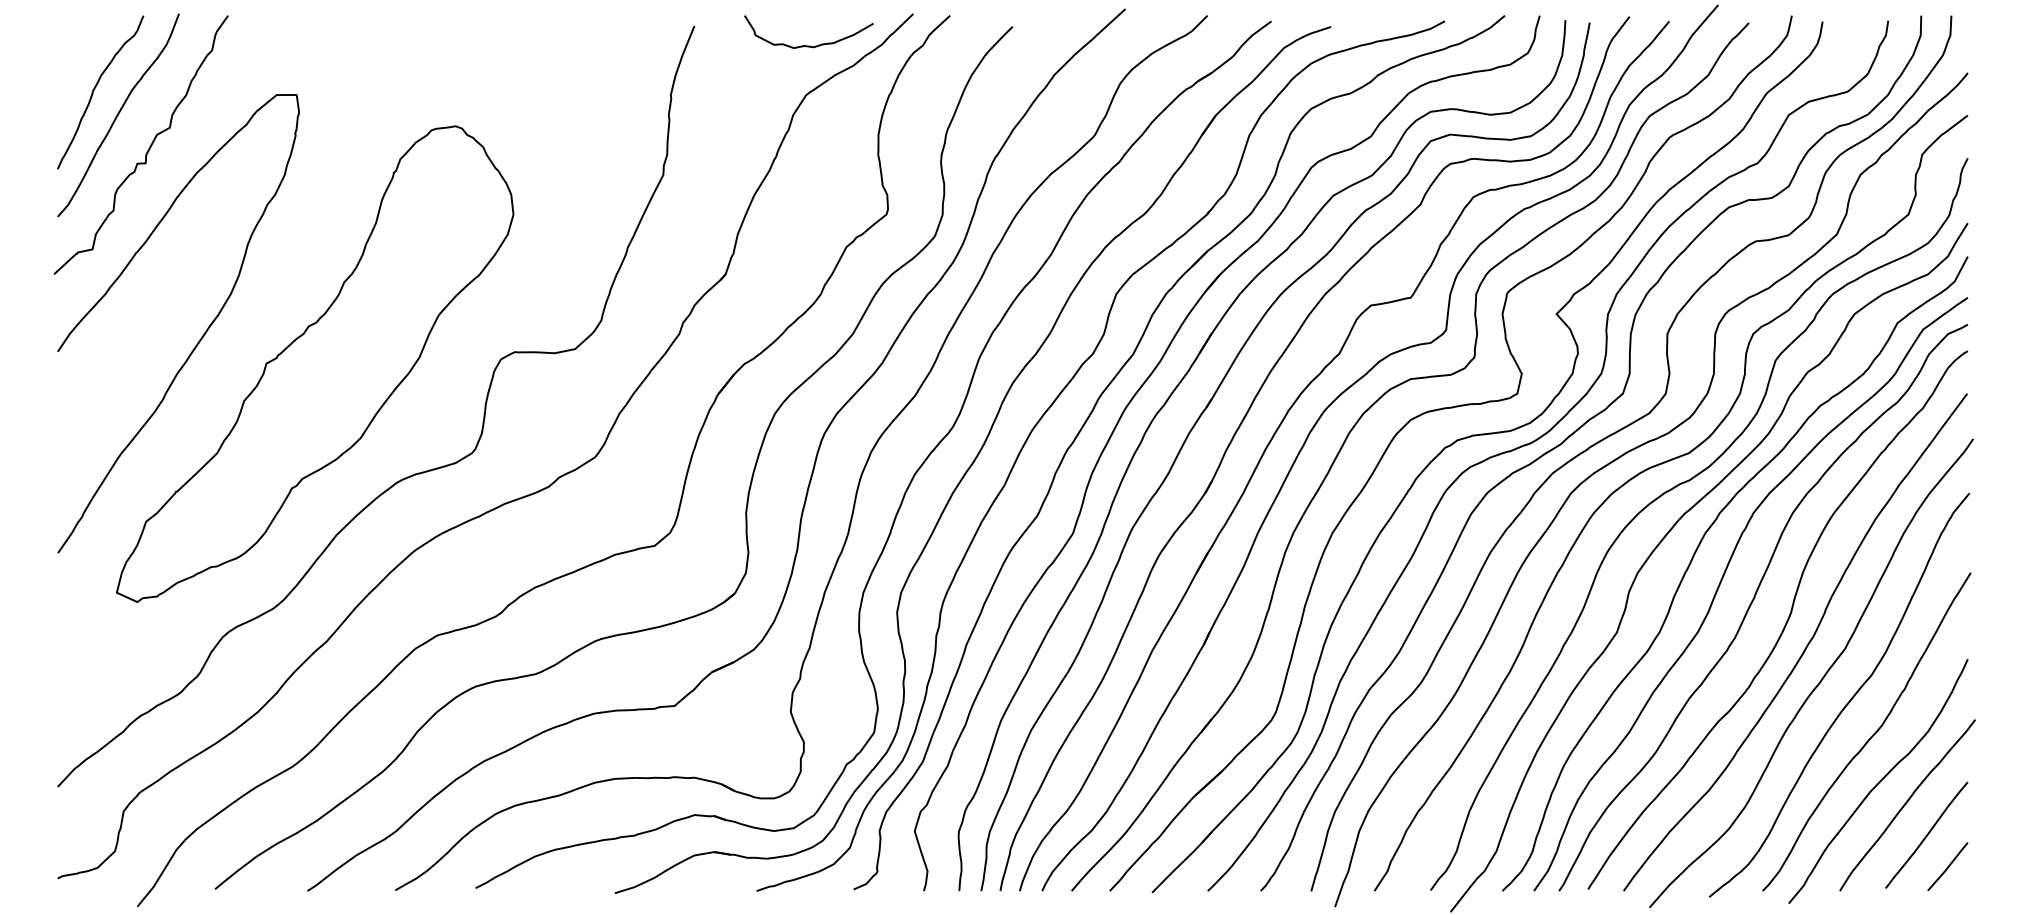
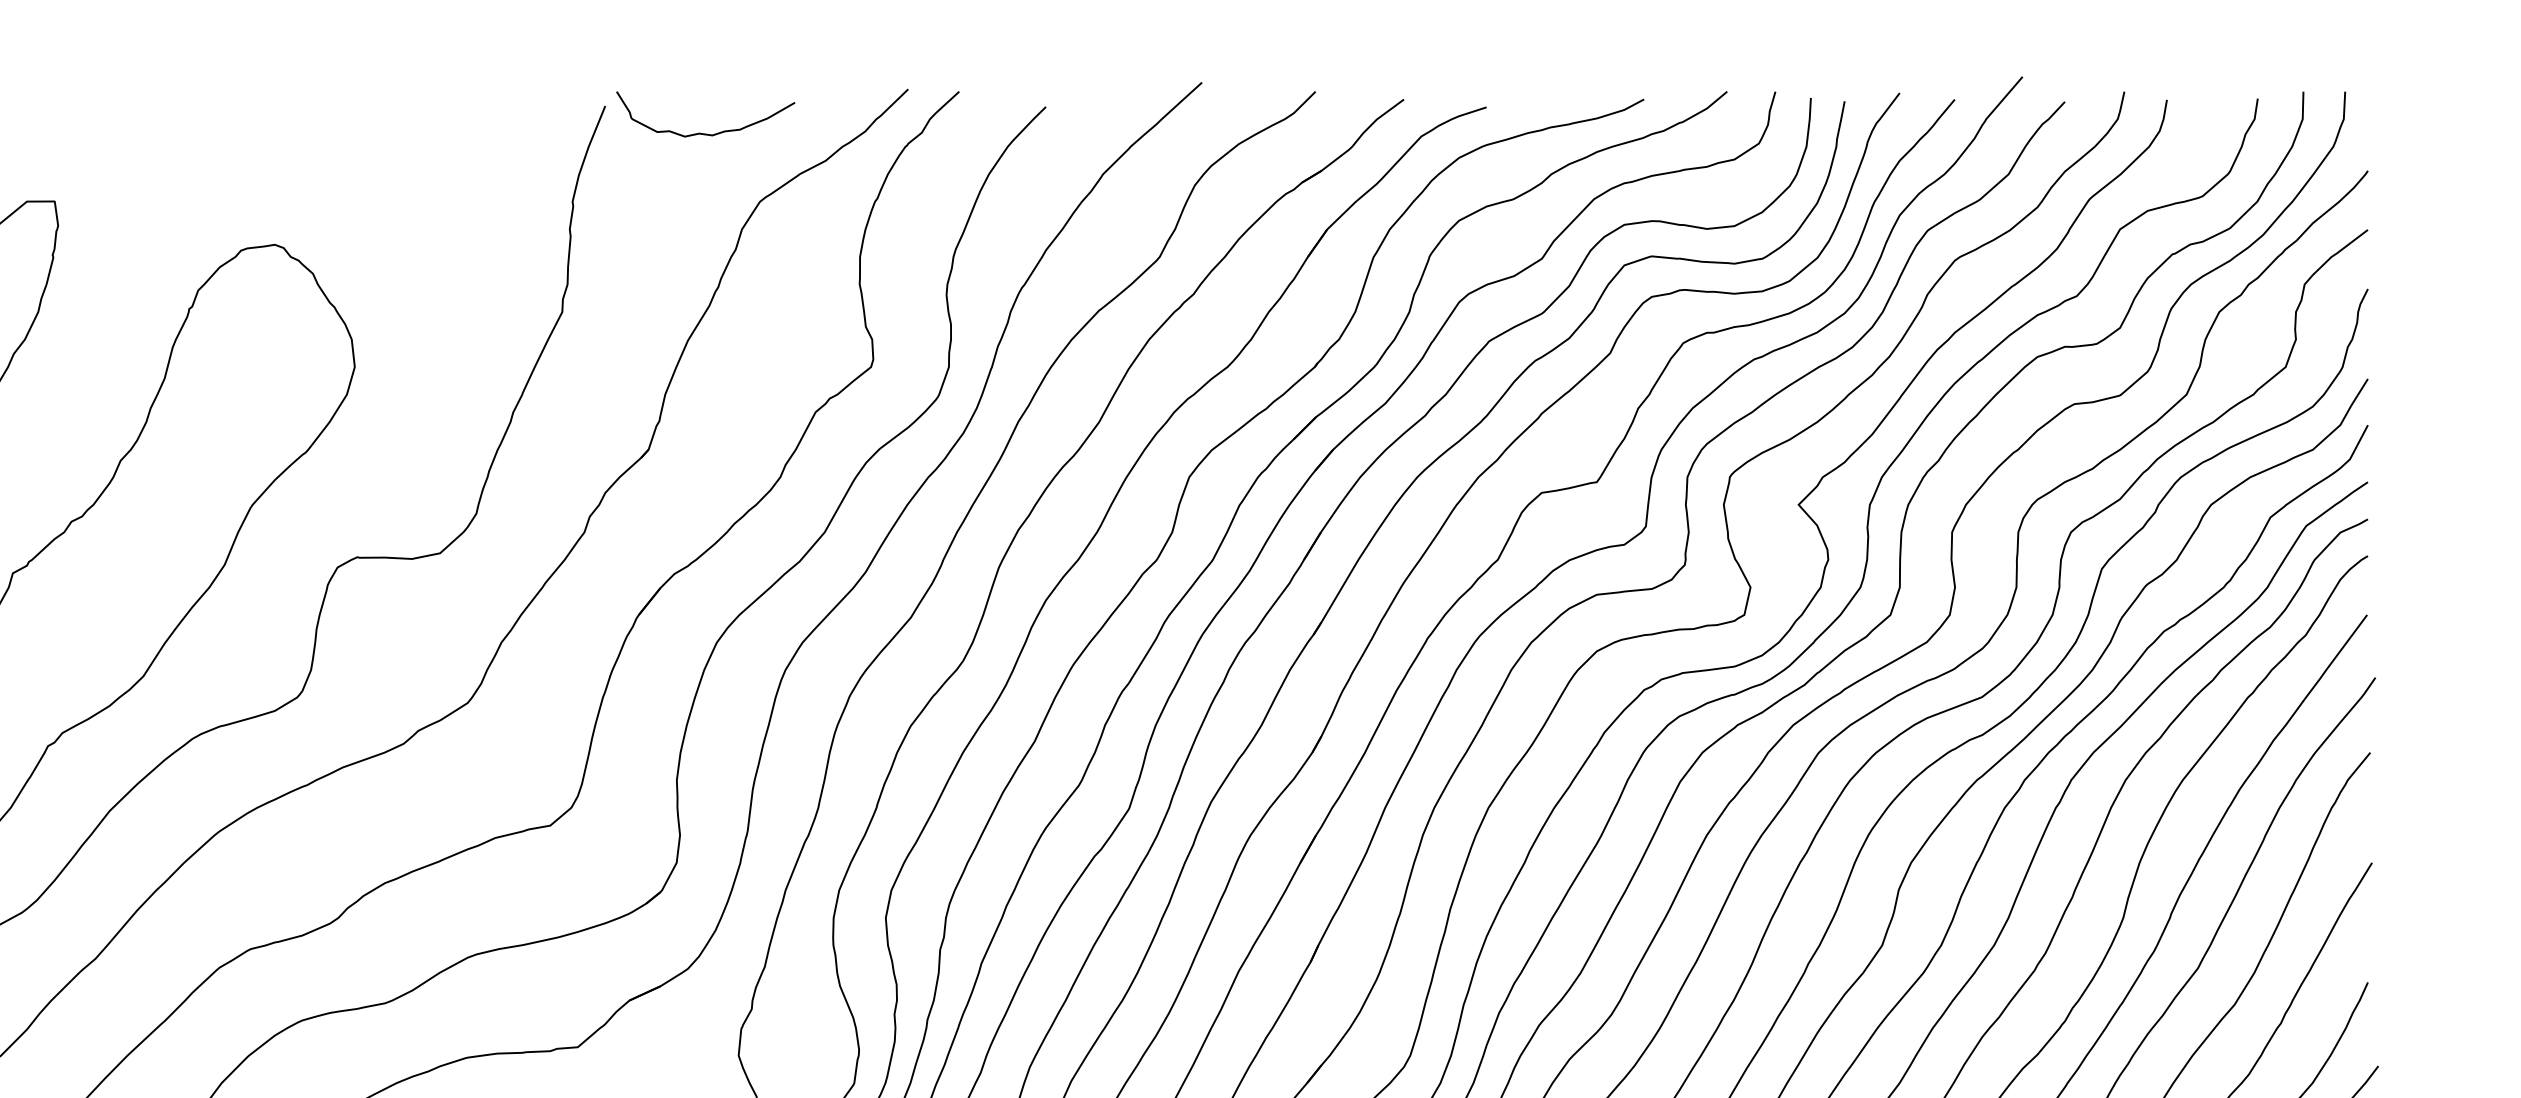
curve: (808, 45) -> (705, 132), moved

